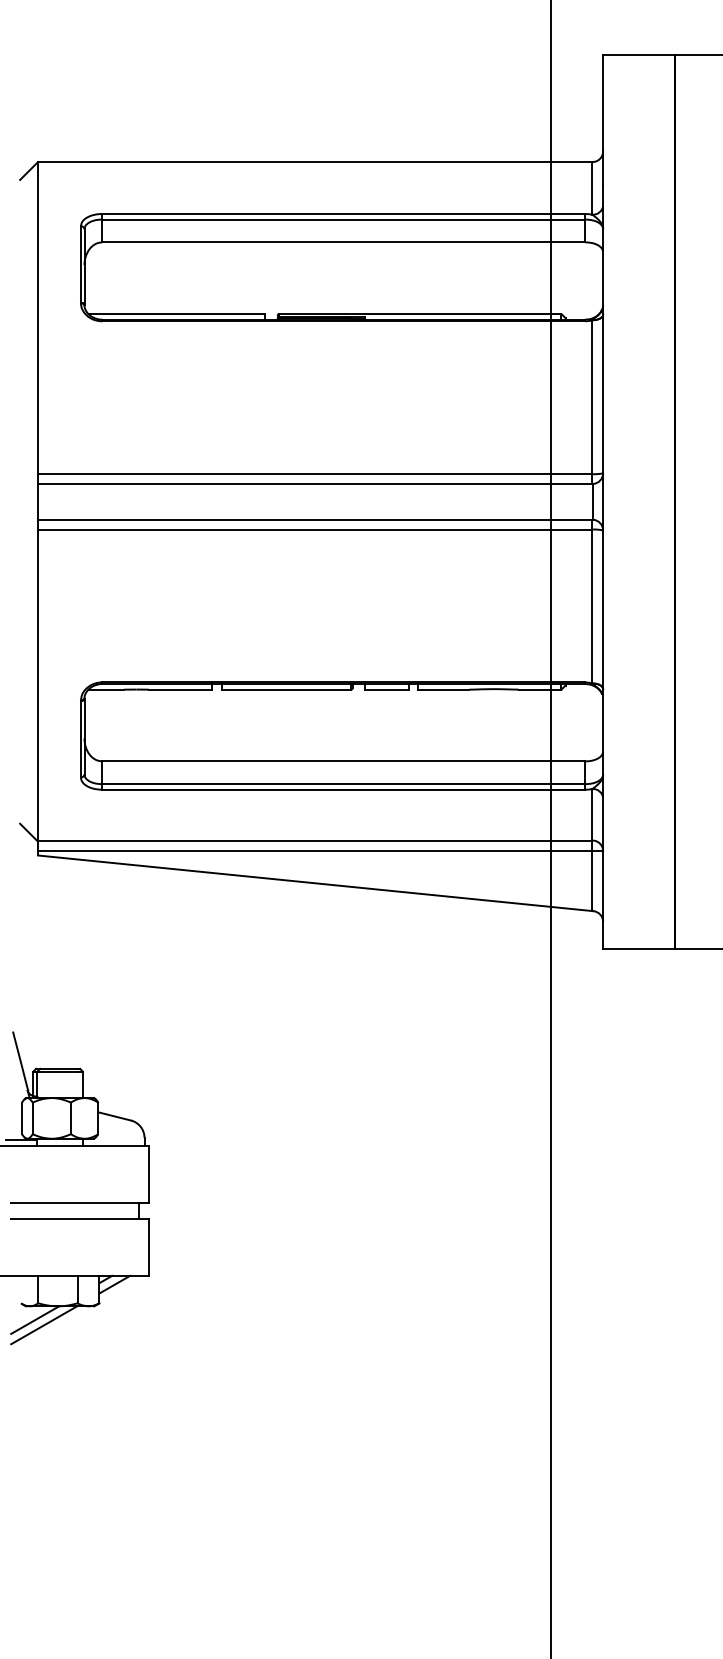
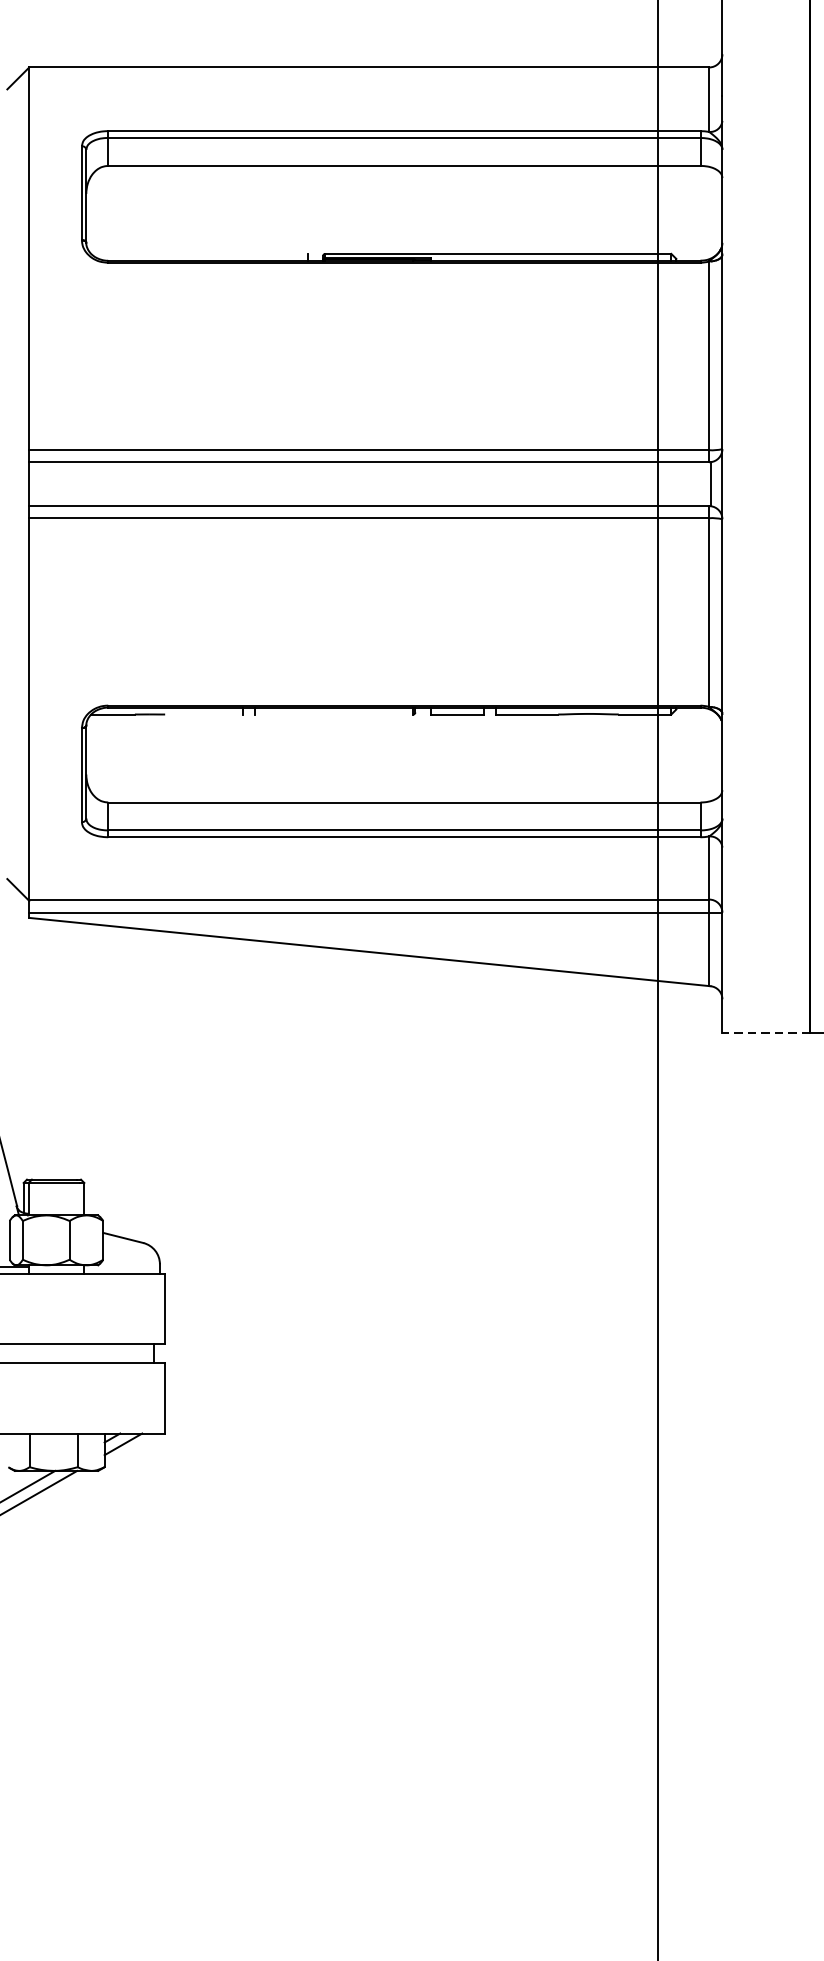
line: (176, 314) -> (199, 254), removed
line: (180, 689) -> (204, 714), removed
line: (286, 689) -> (334, 714), removed
line: (638, 948) -> (765, 1032), solid -> dashed

